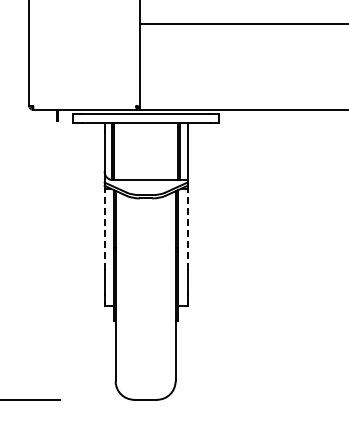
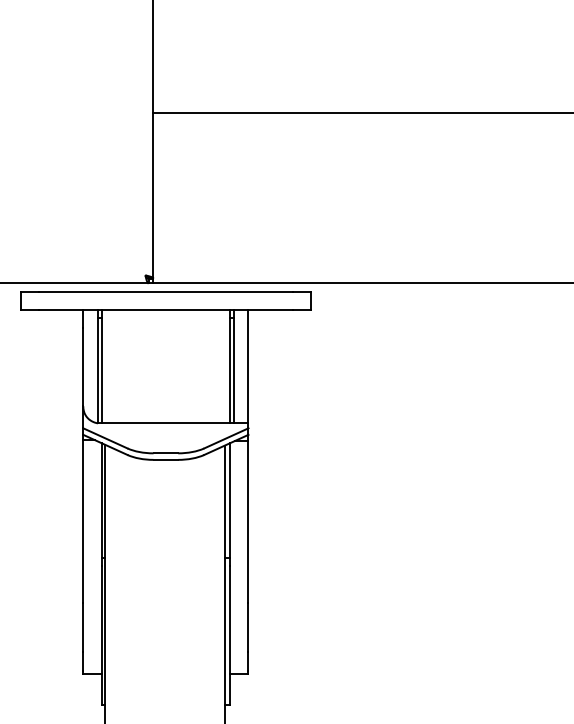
line: (104, 229) -> (83, 521), dashed -> solid
line: (187, 229) -> (248, 521), dashed -> solid

